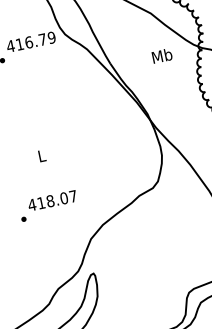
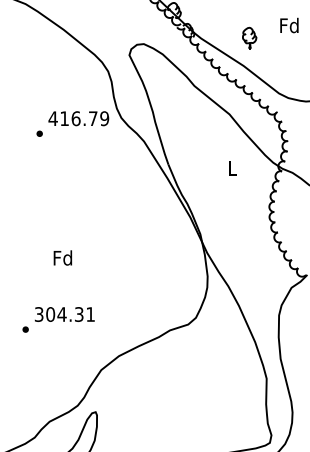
text: (162, 55) -> (232, 167), Mb -> L
text: (41, 155) -> (62, 257), L -> Fd
text: (52, 200) -> (64, 314), 418.07 -> 304.31

